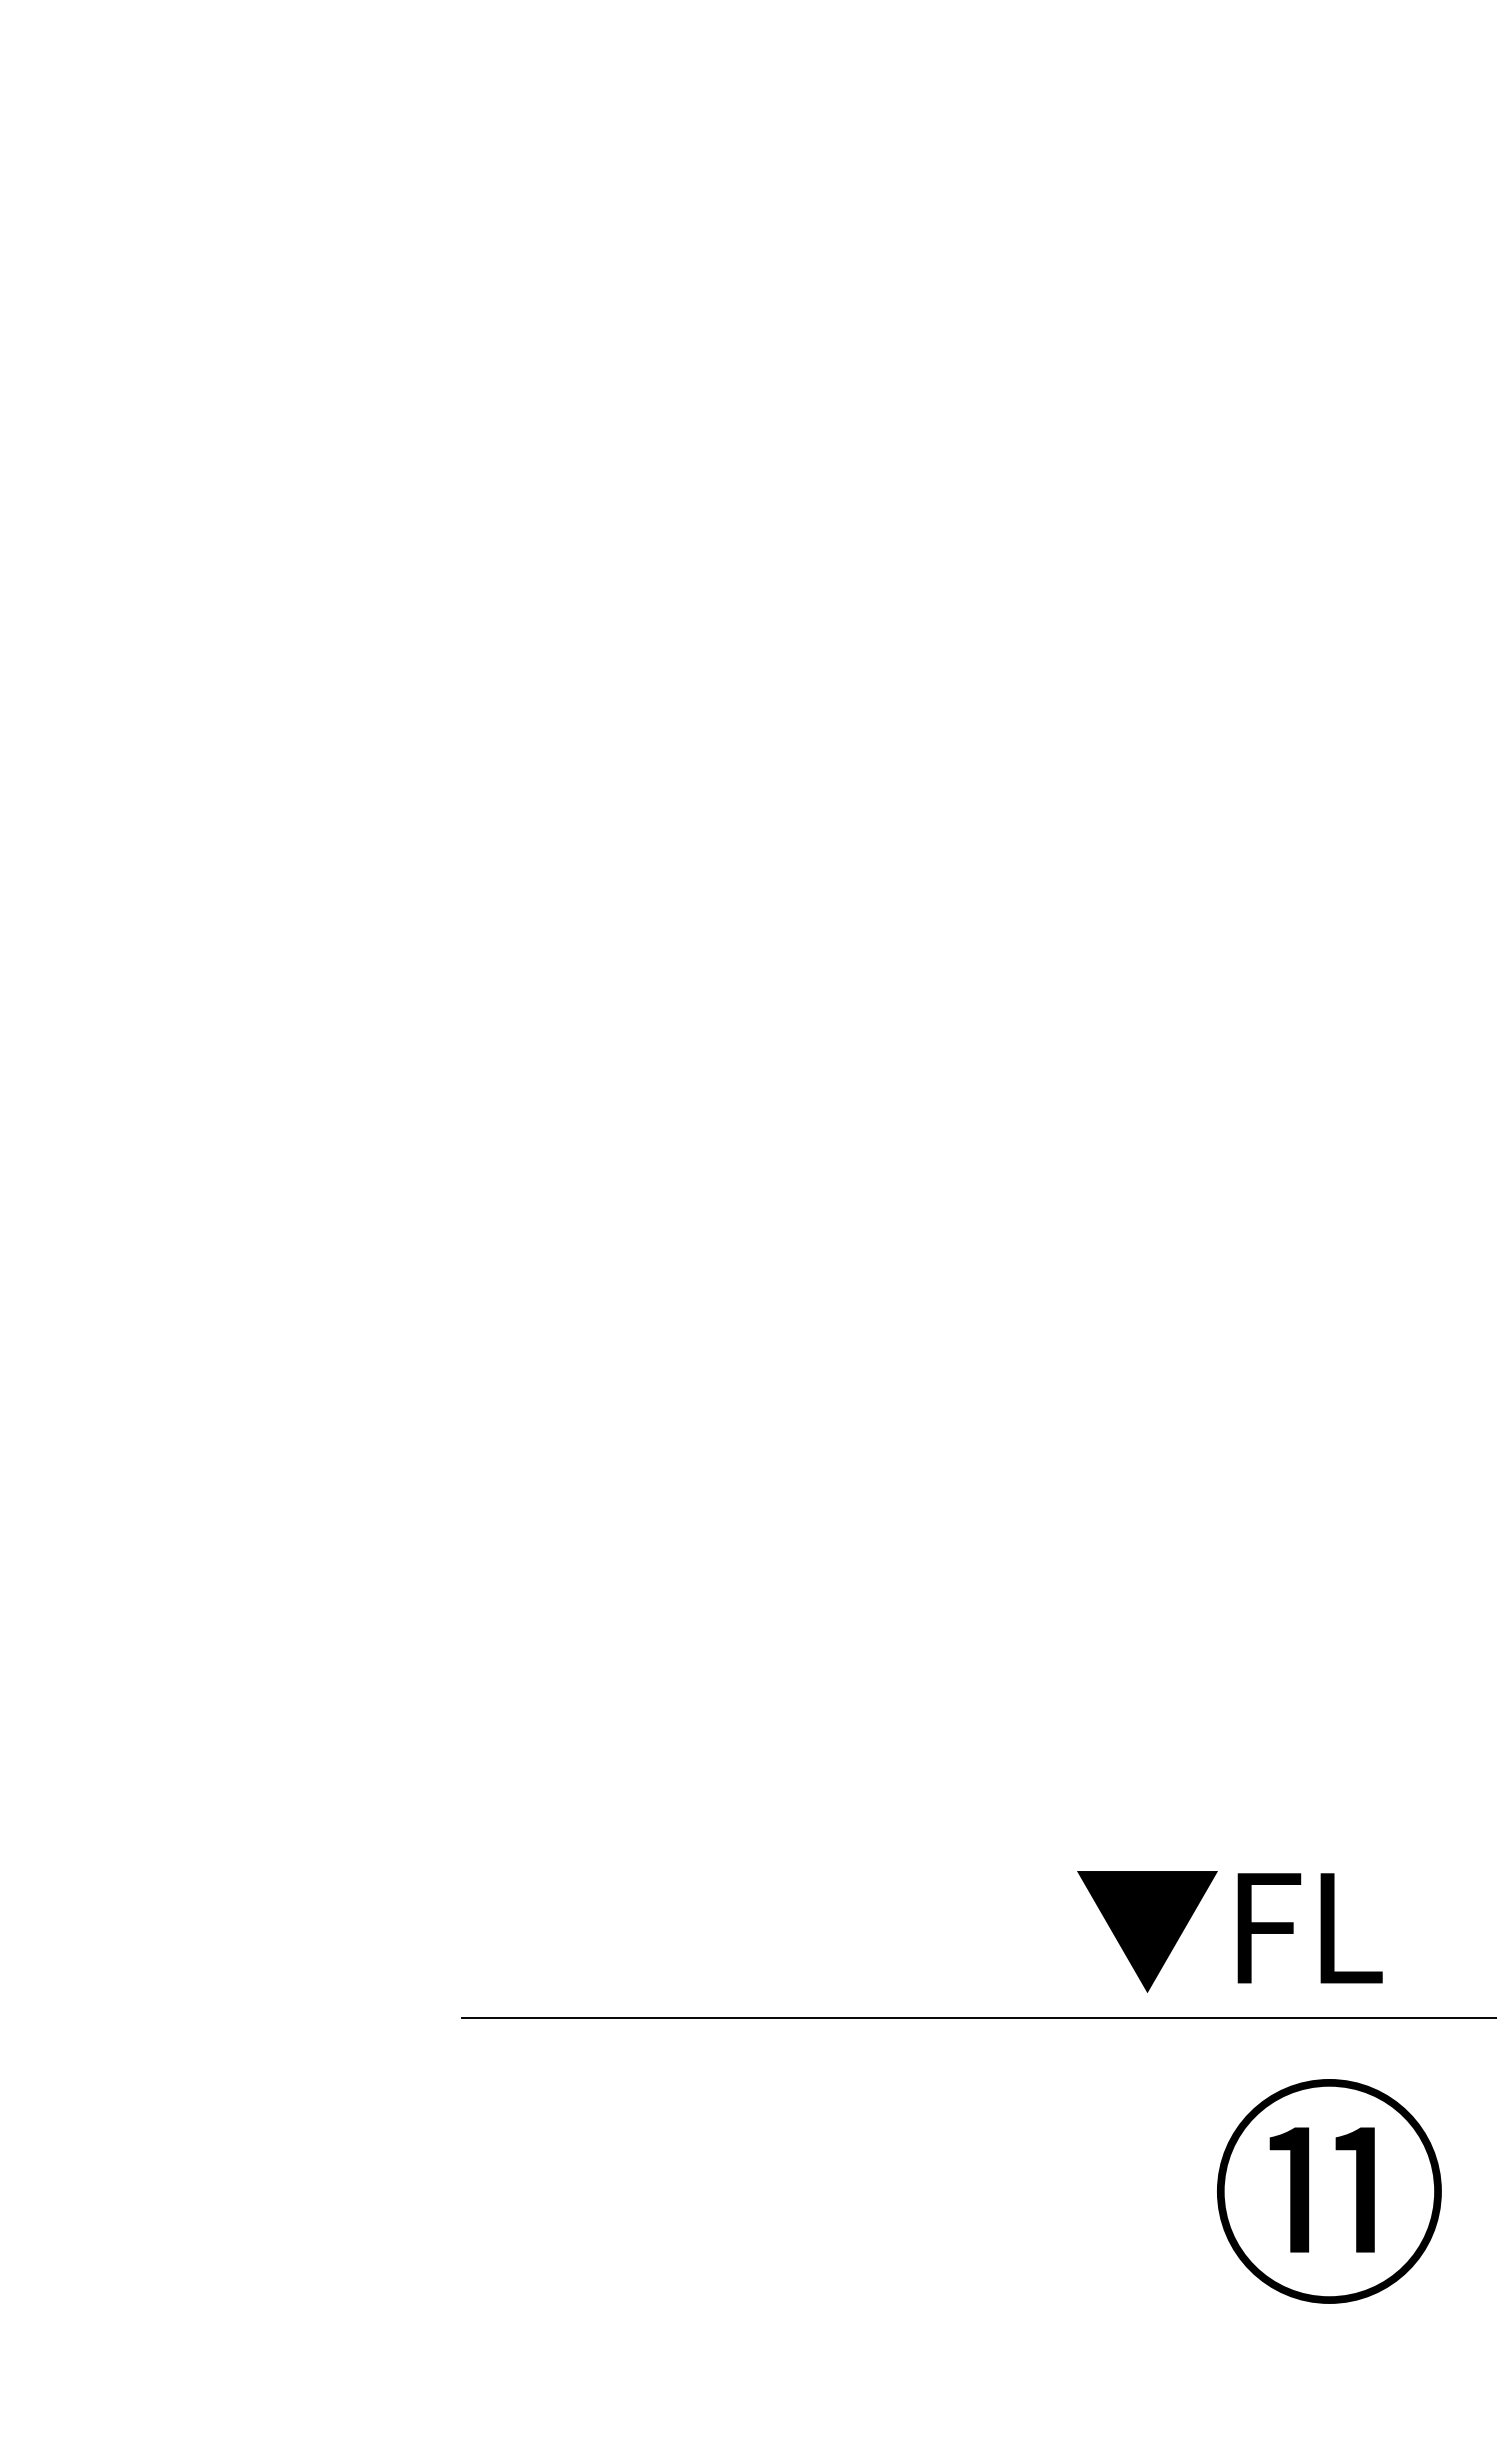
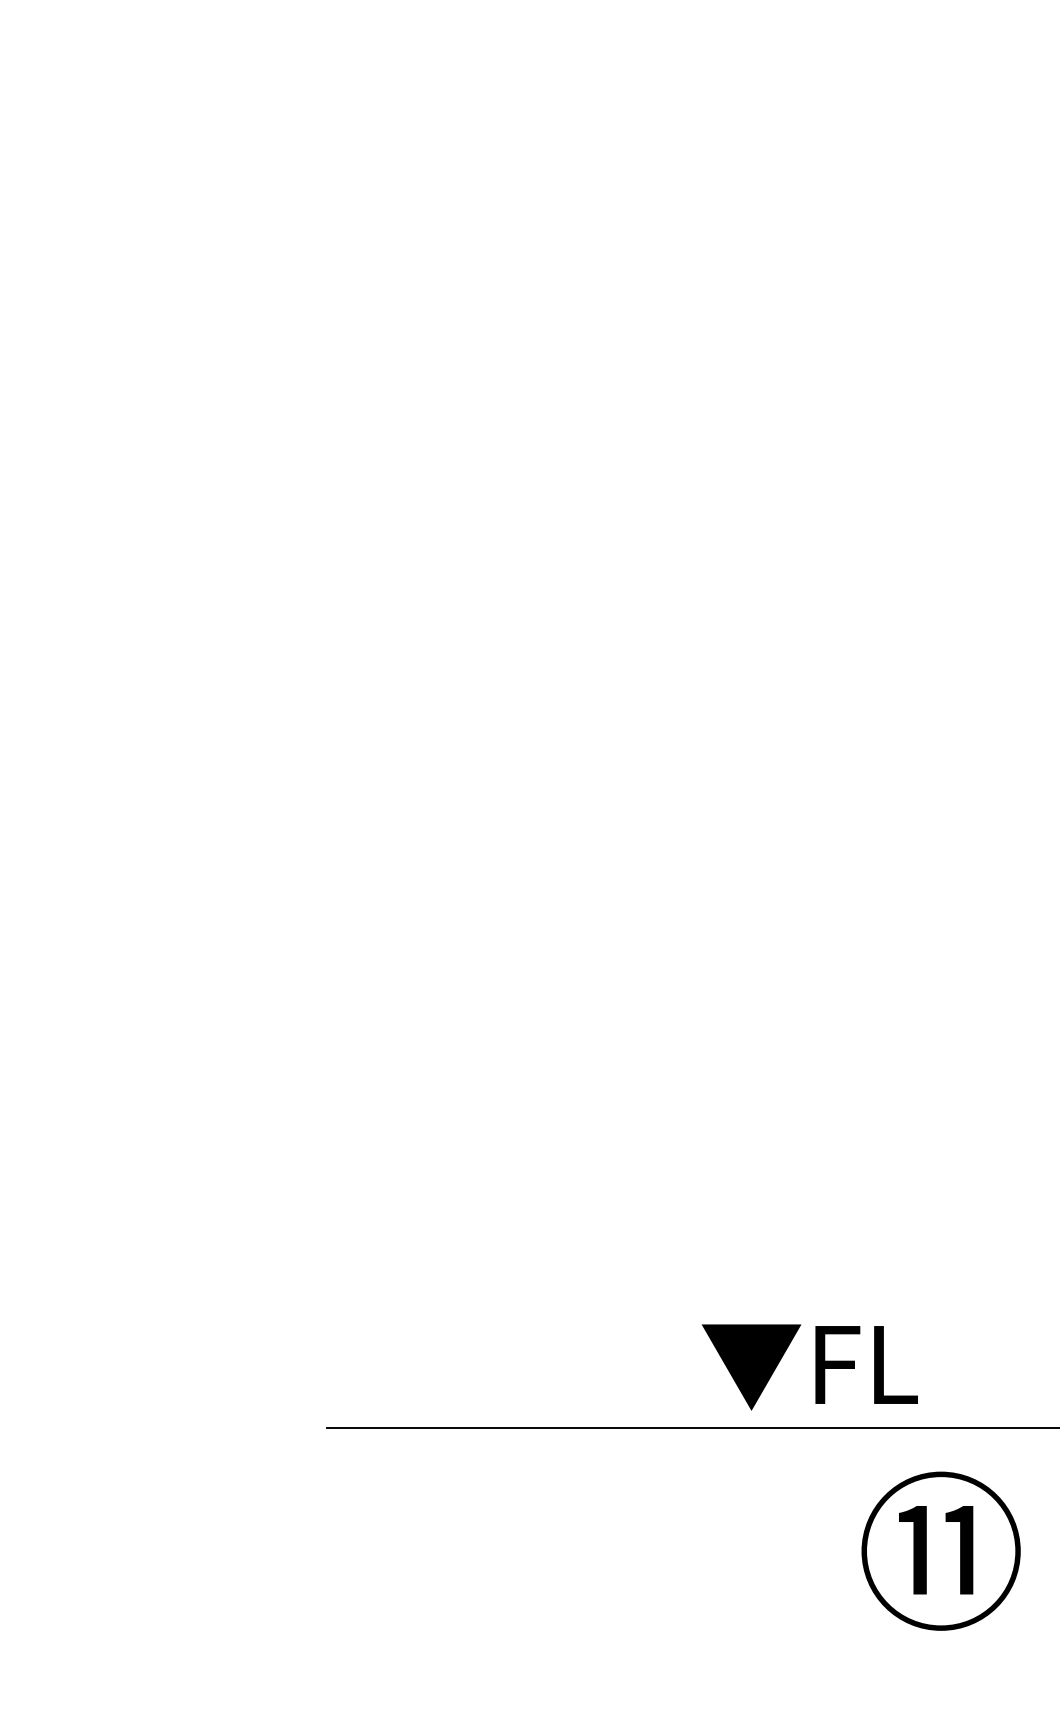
text: (1229, 1931) -> (809, 1367), moved

